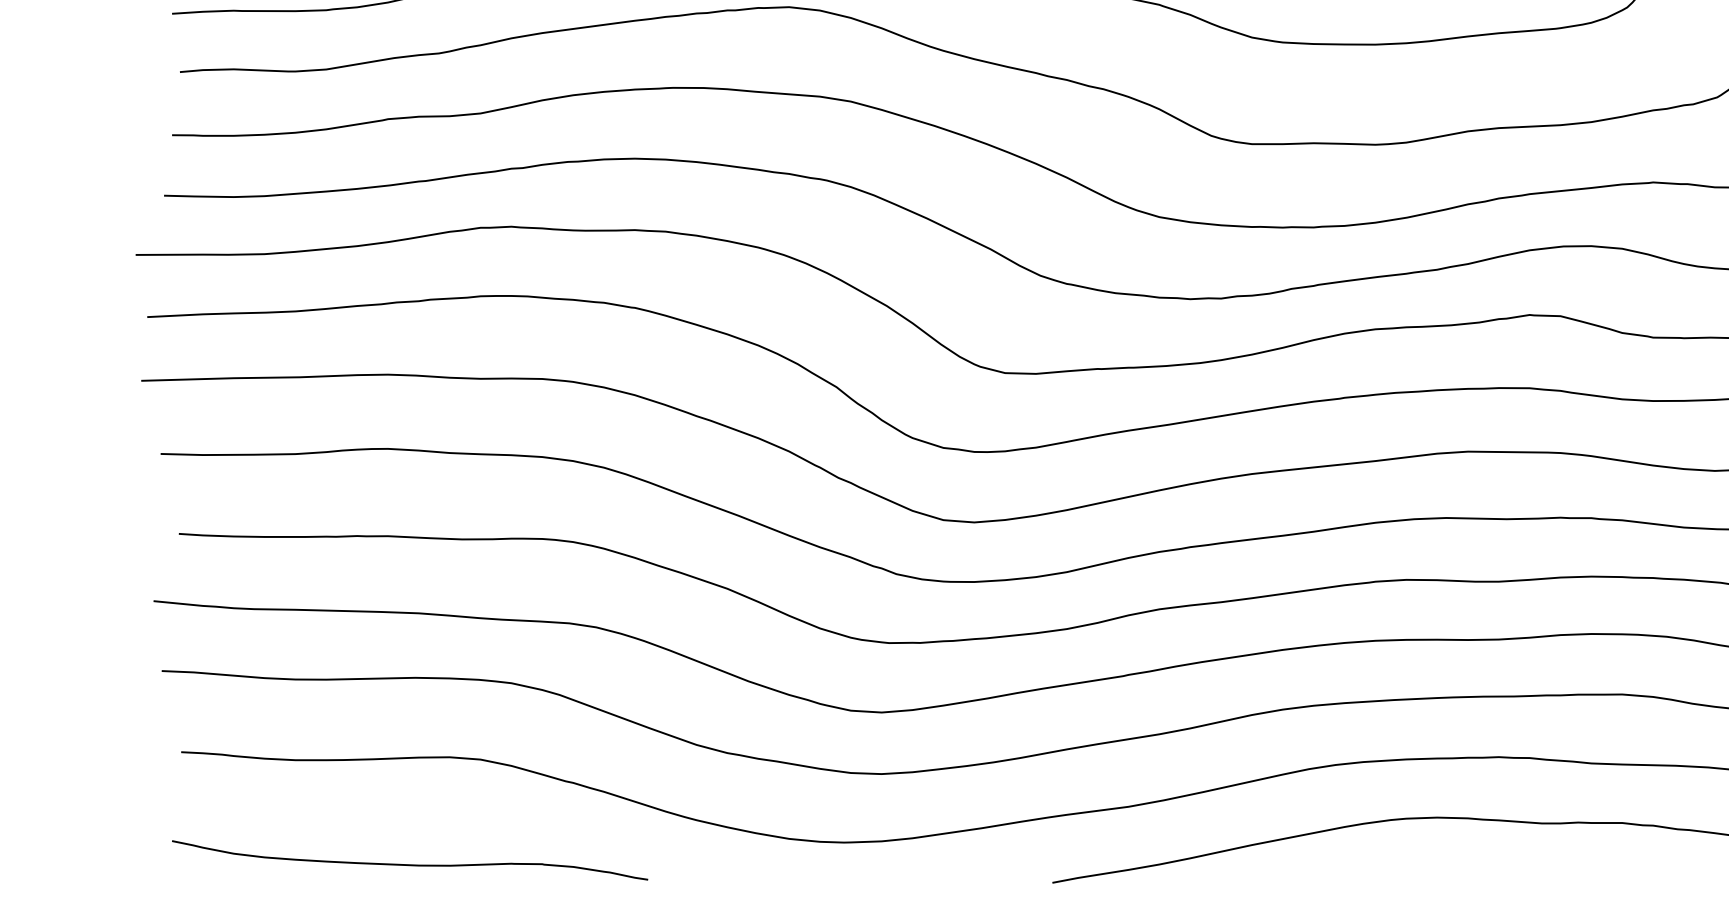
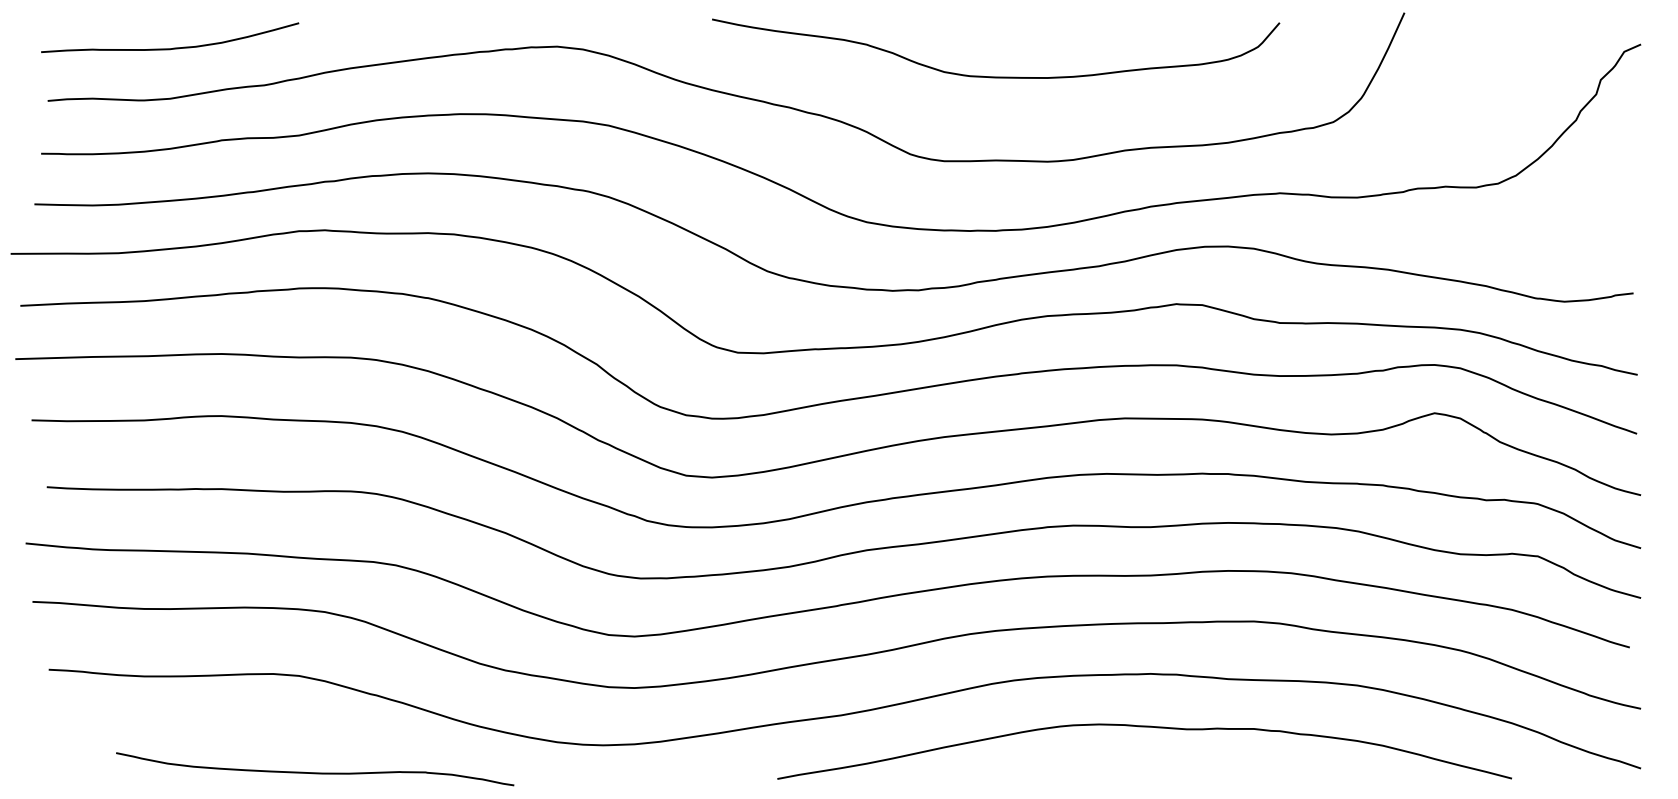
curve: (410, 864) -> (315, 772), moved

